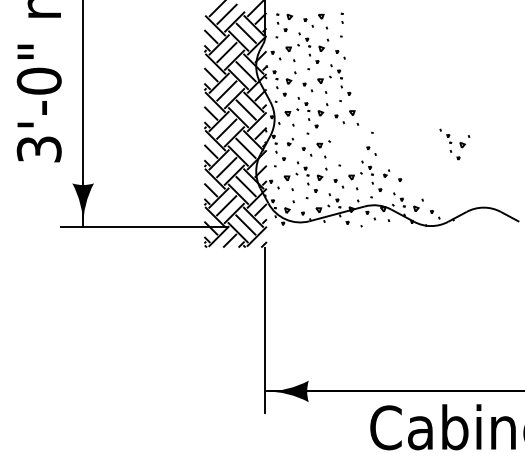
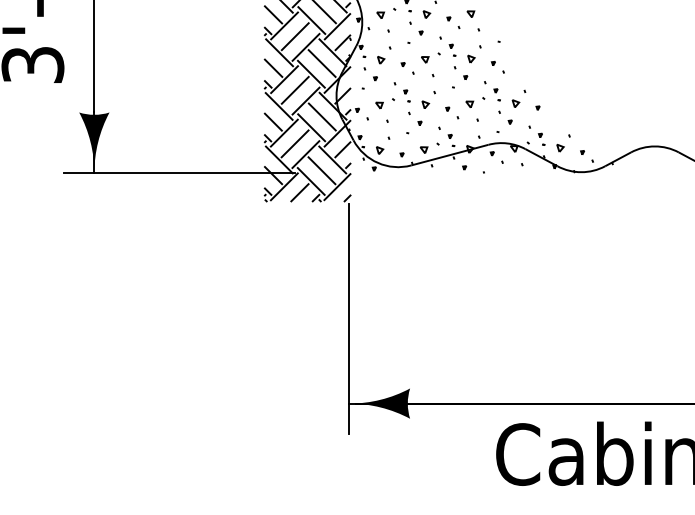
part: (290, 141) -> (384, 53), size x1.67
part: (454, 144) -> (460, 58), moved
part: (386, 173) -> (518, 98), size x1.67

